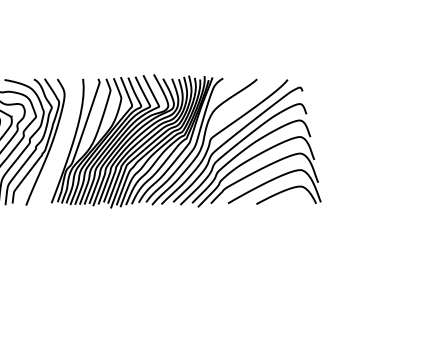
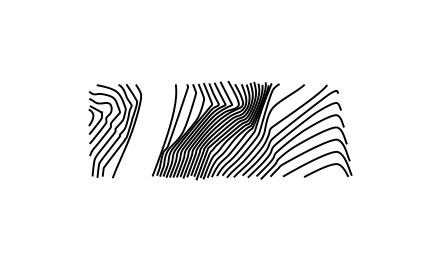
part: (185, 141) -> (251, 130), moved

